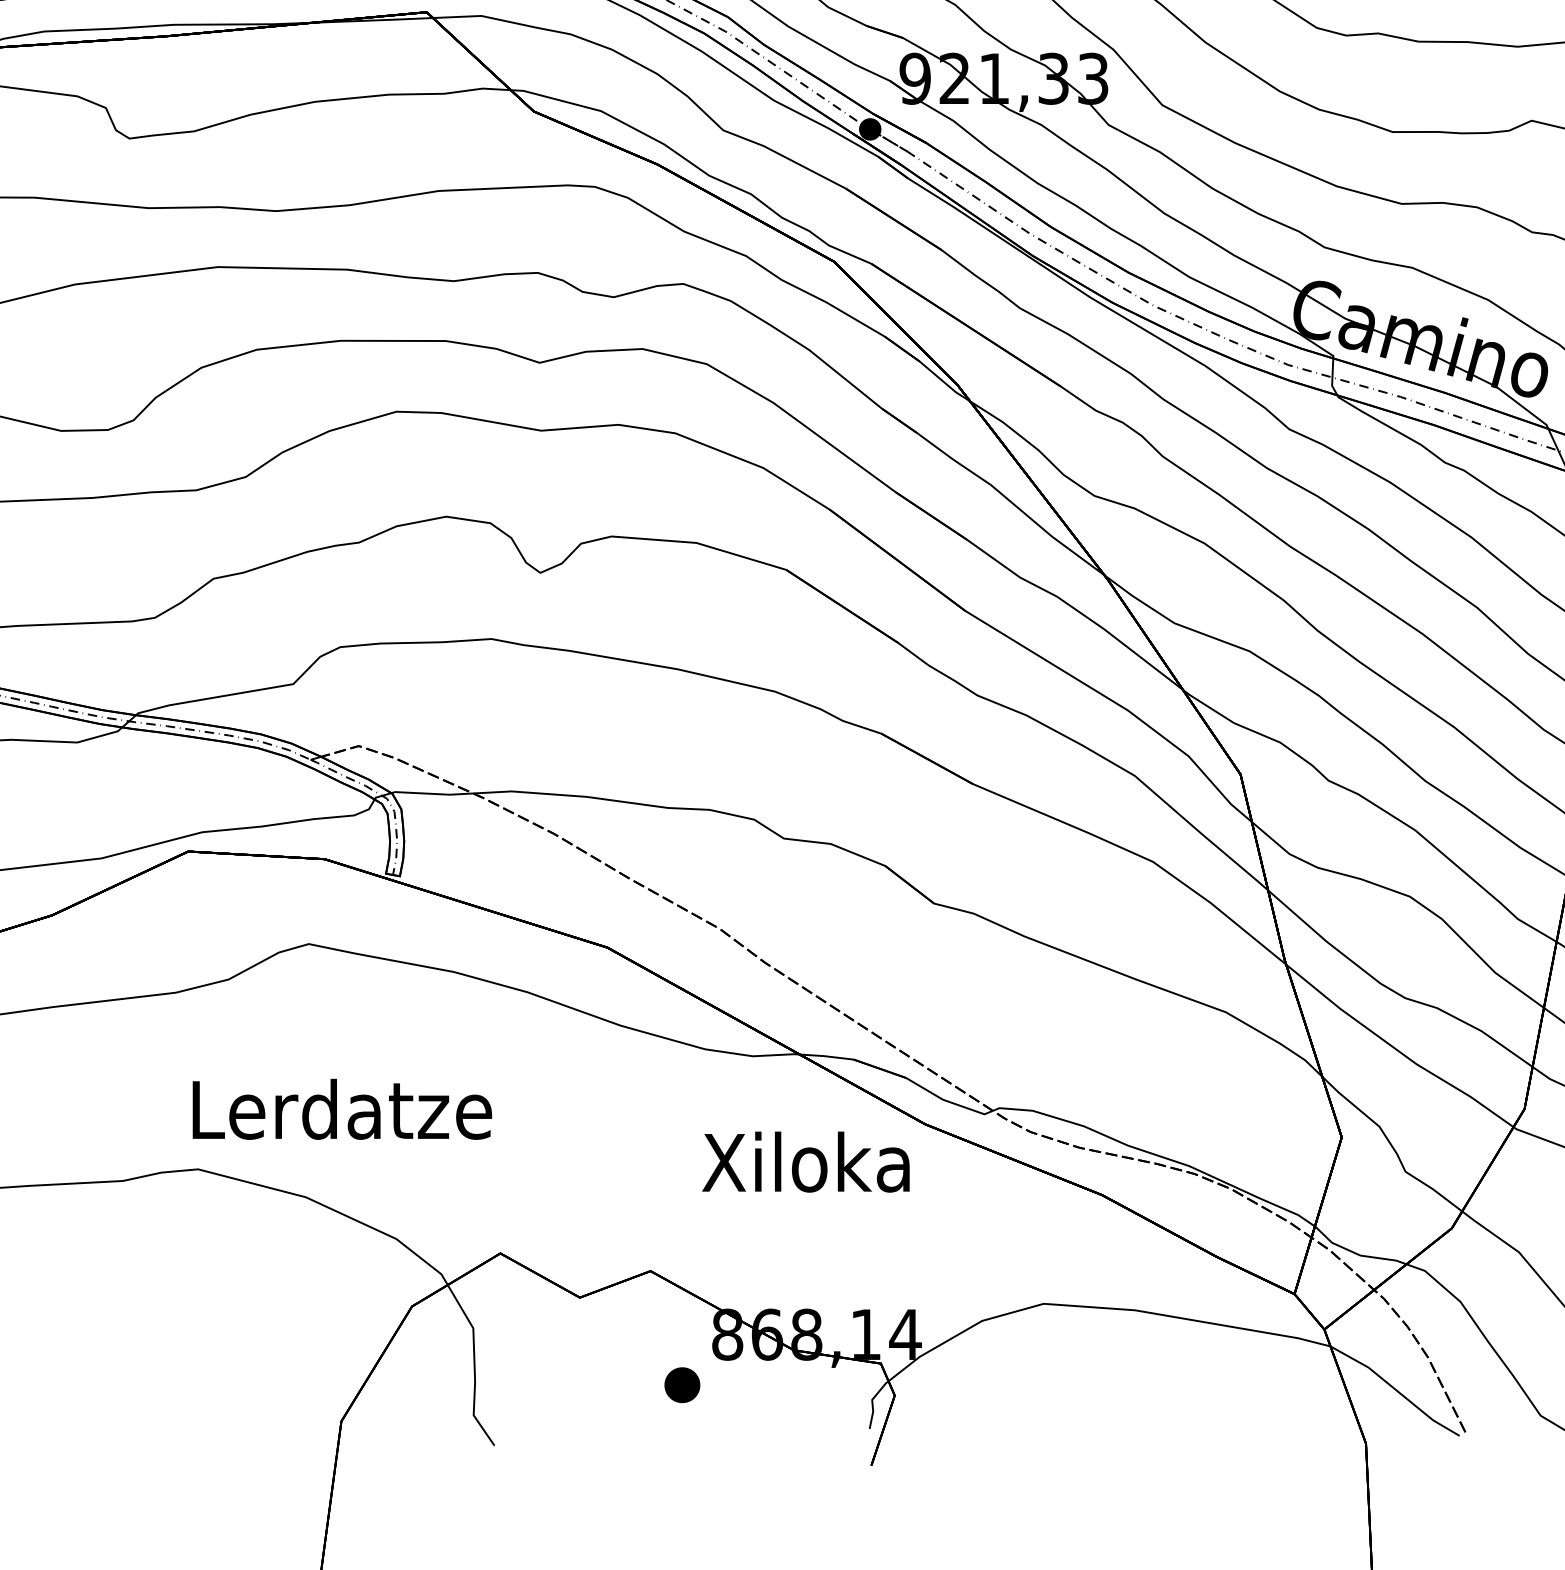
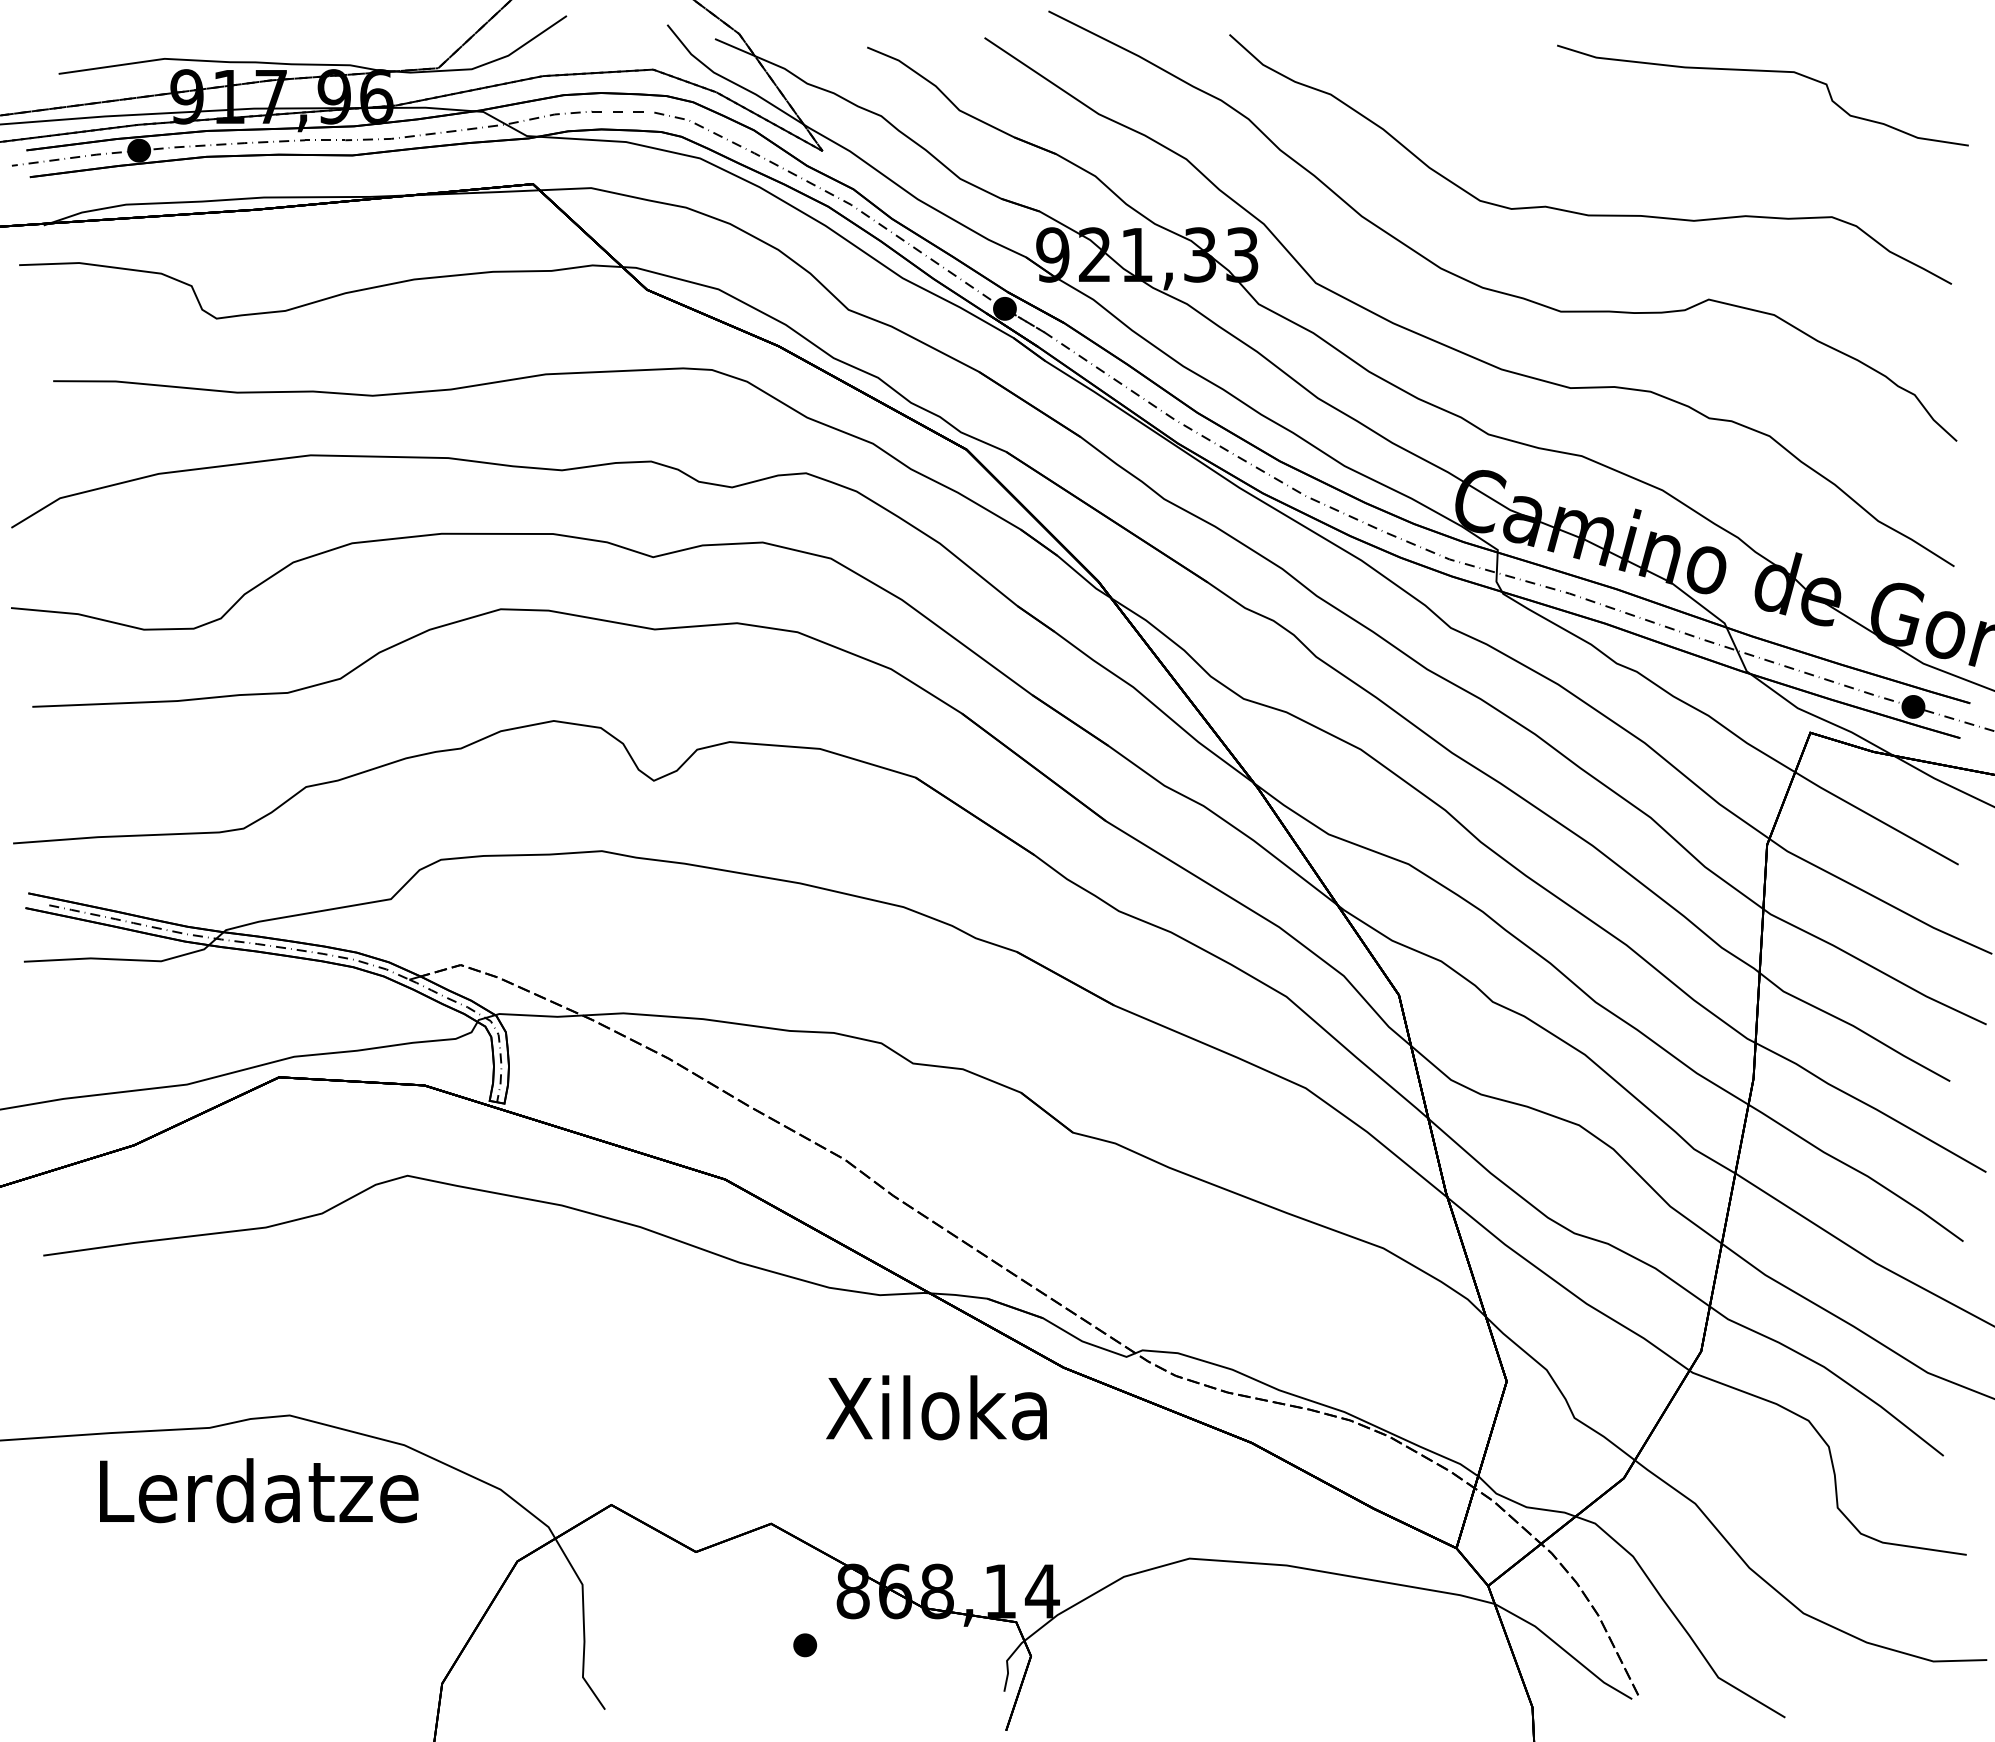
text: (342, 1109) -> (259, 1490), moved
part: (682, 1385) -> (805, 1645), size x0.62

